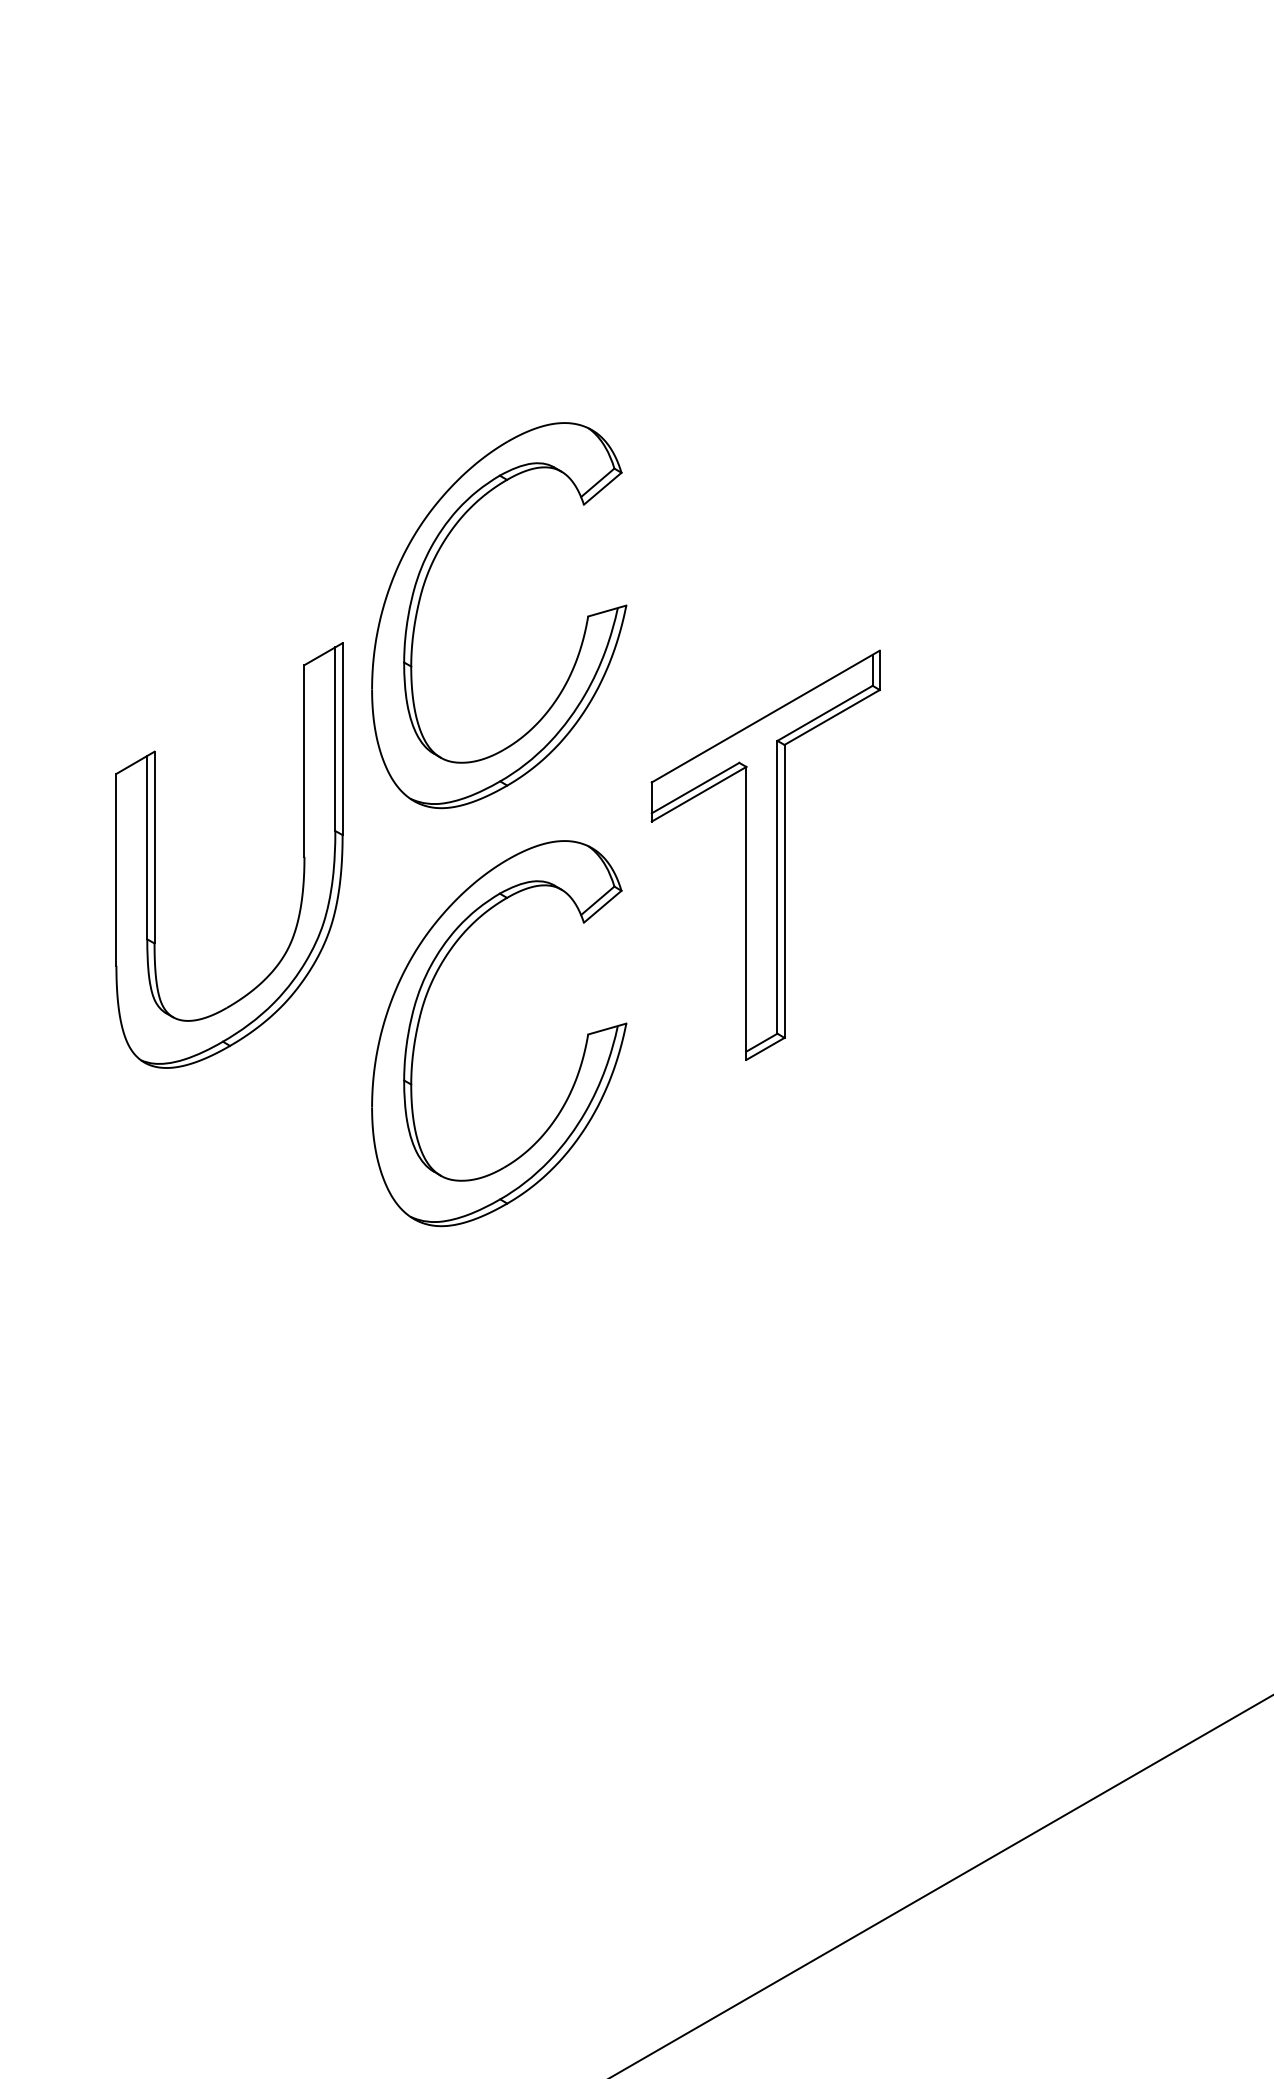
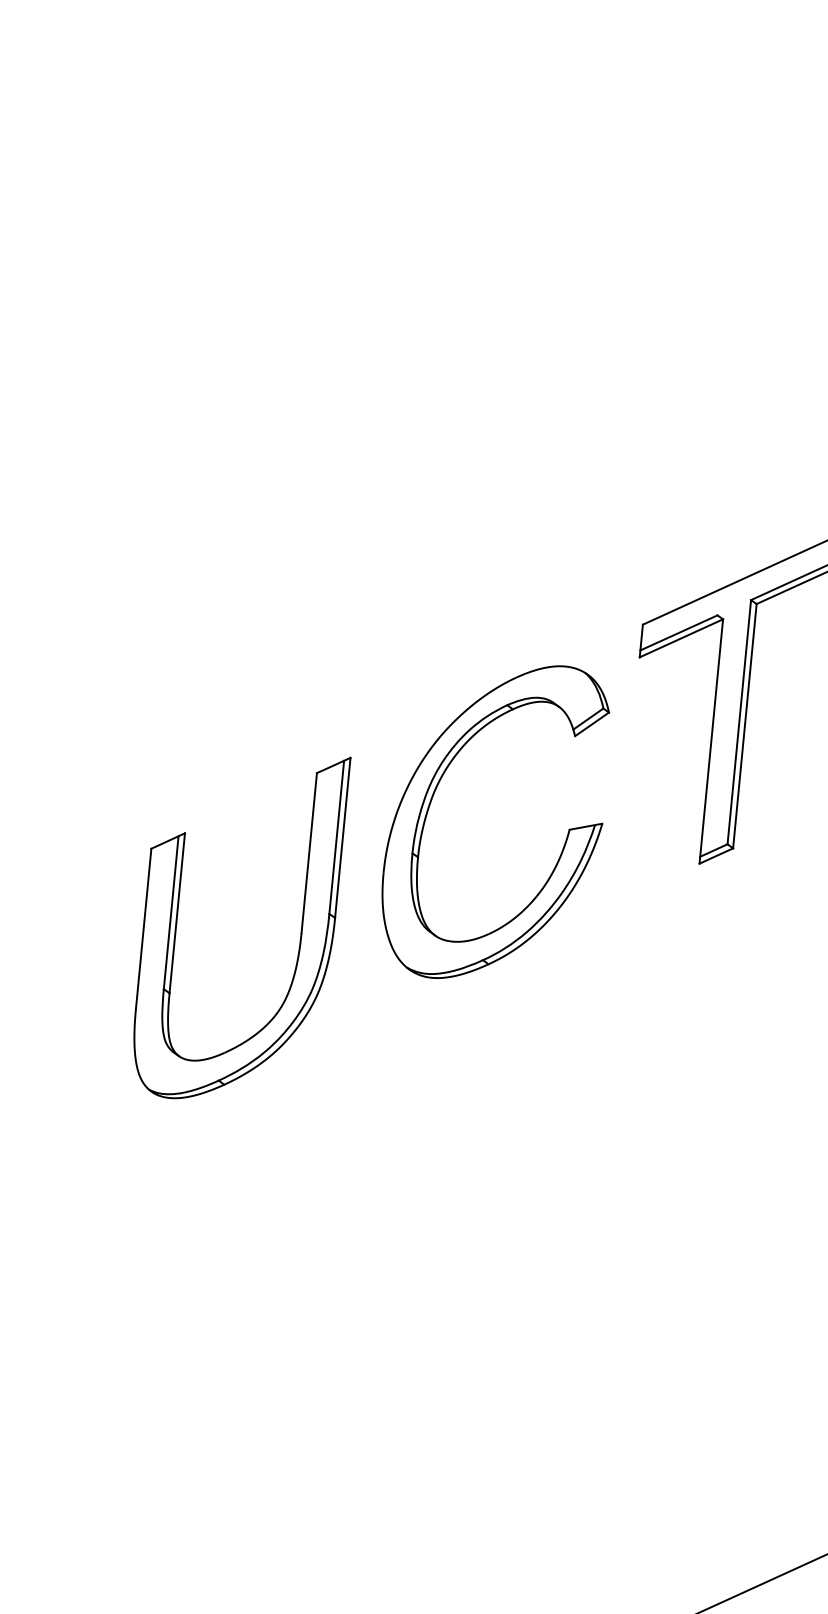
part: (421, 597) -> (465, 451), removed
part: (155, 855) -> (177, 919), moved

